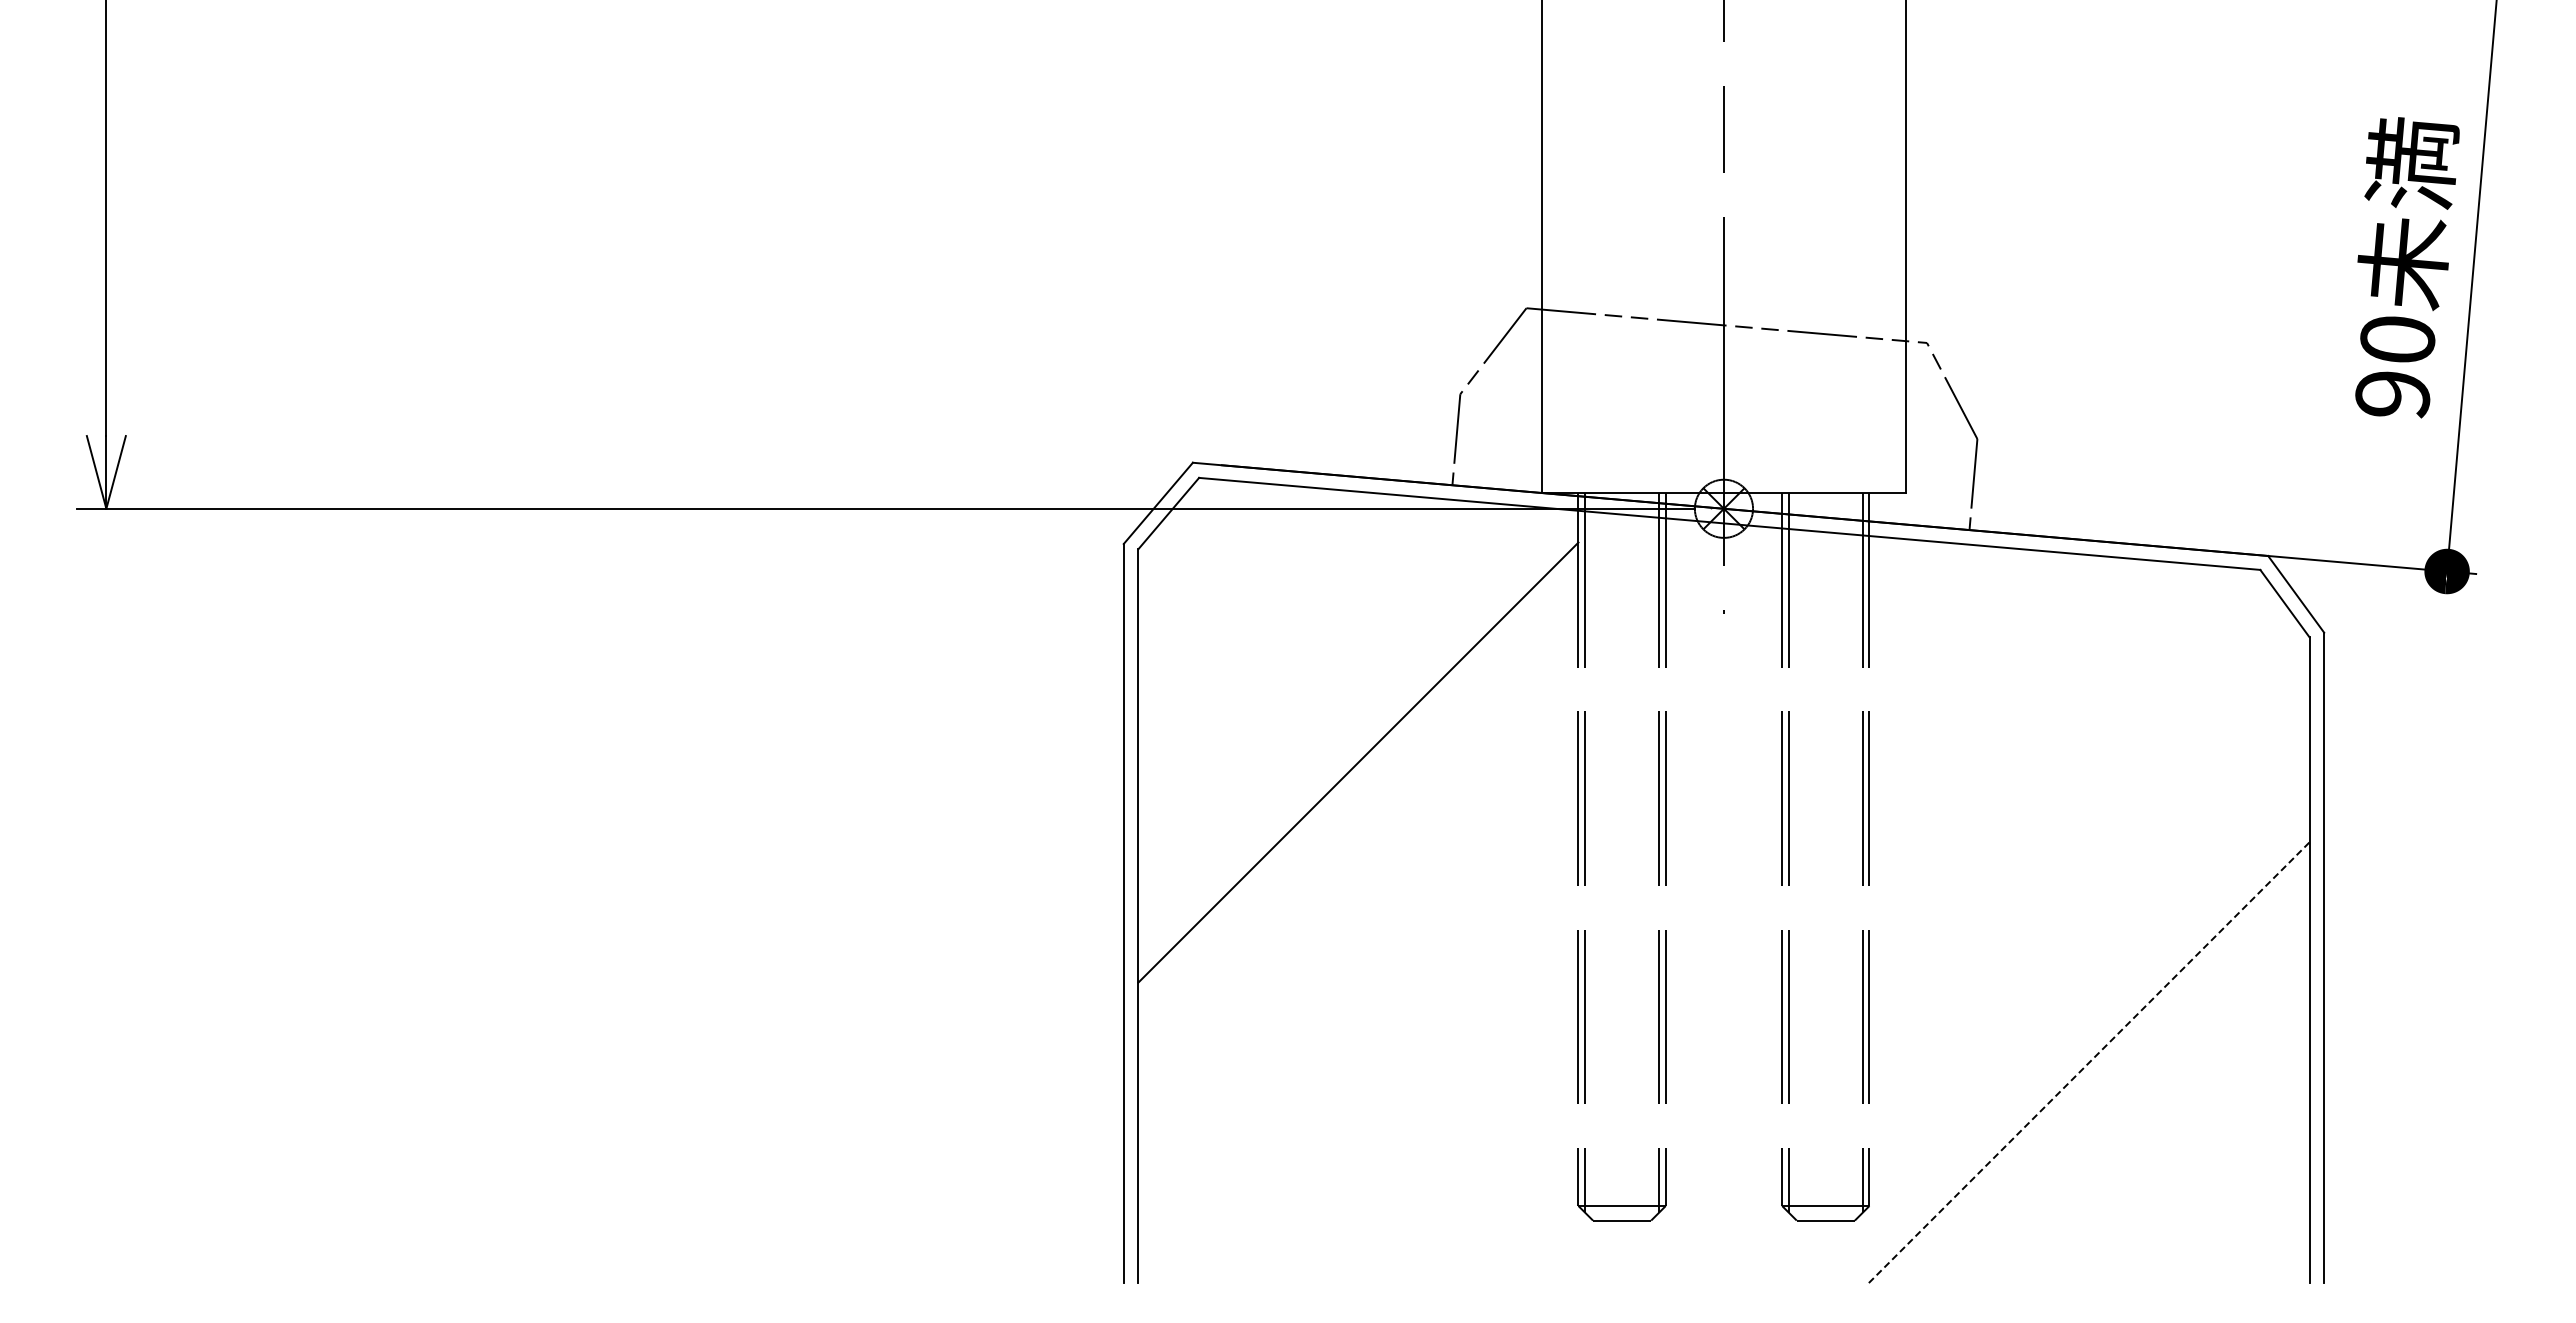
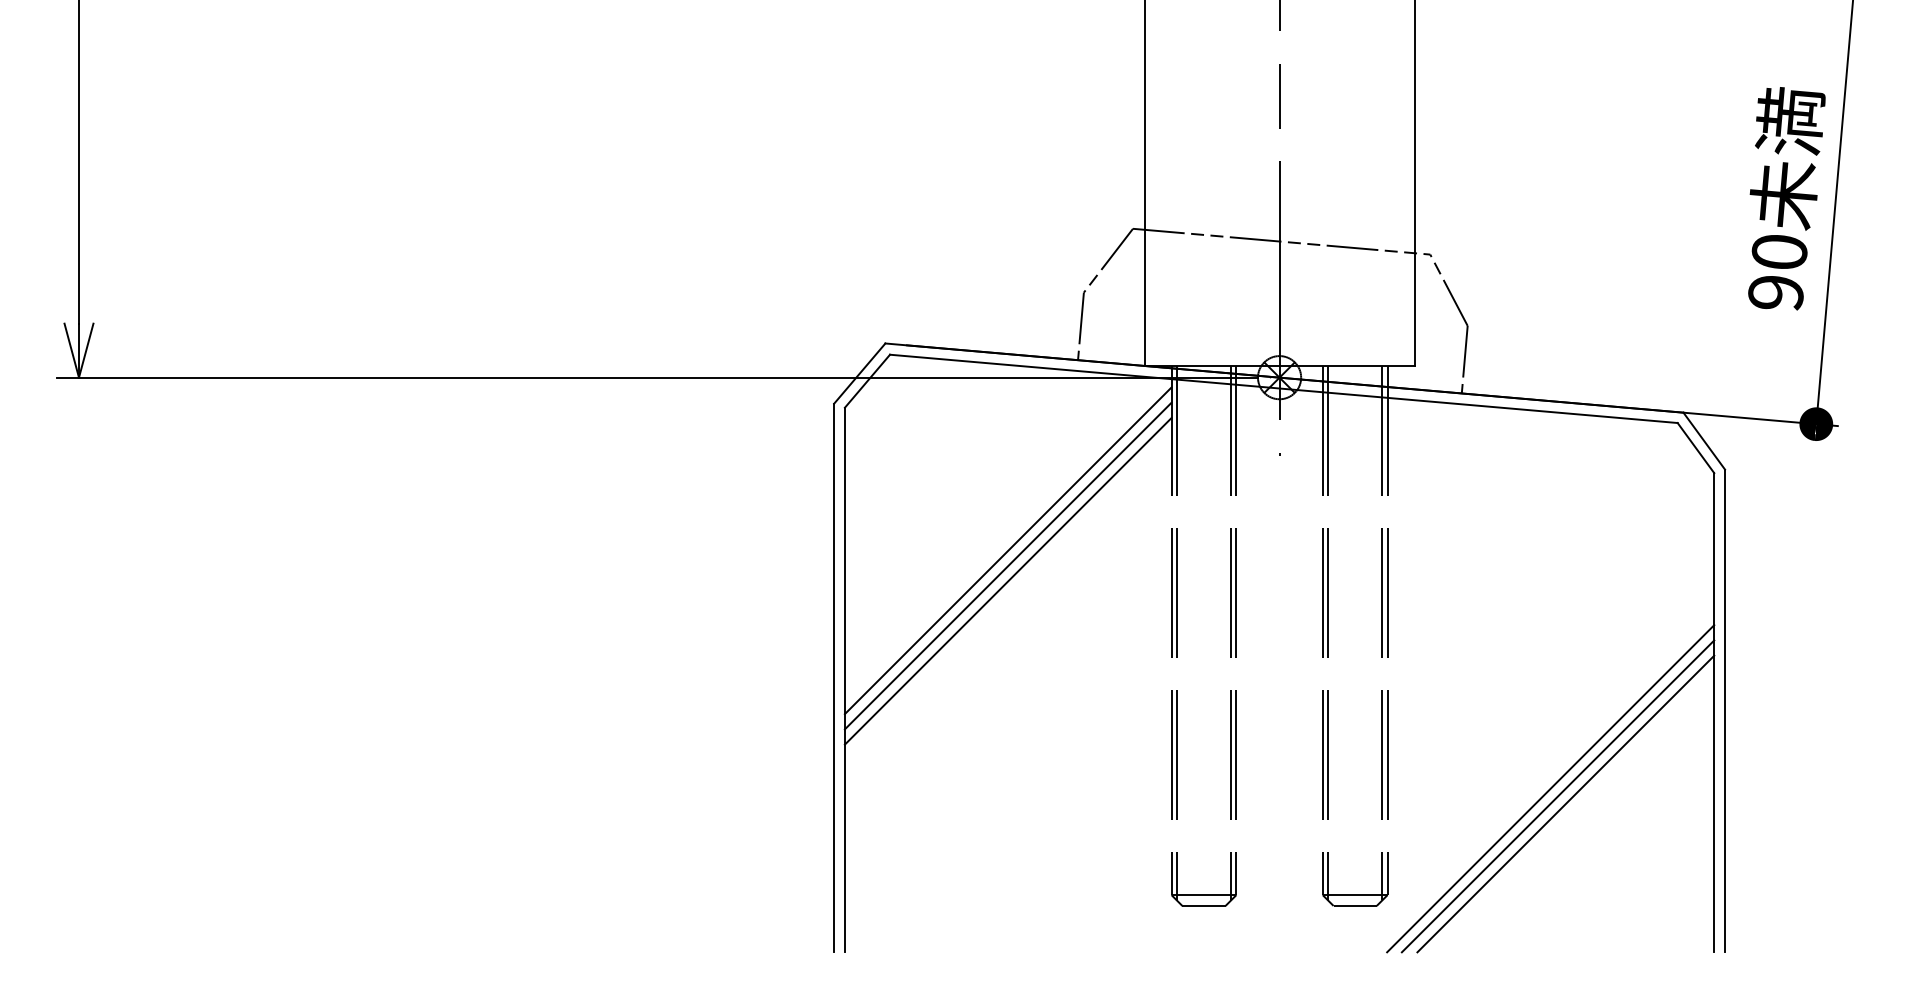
line: (1358, 741) -> (1008, 550), added
line: (1358, 783) -> (1008, 581), added
line: (2089, 1062) -> (1550, 788), dashed -> solid
line: (2098, 1072) -> (1557, 796), added
line: (2109, 1083) -> (1565, 804), added

